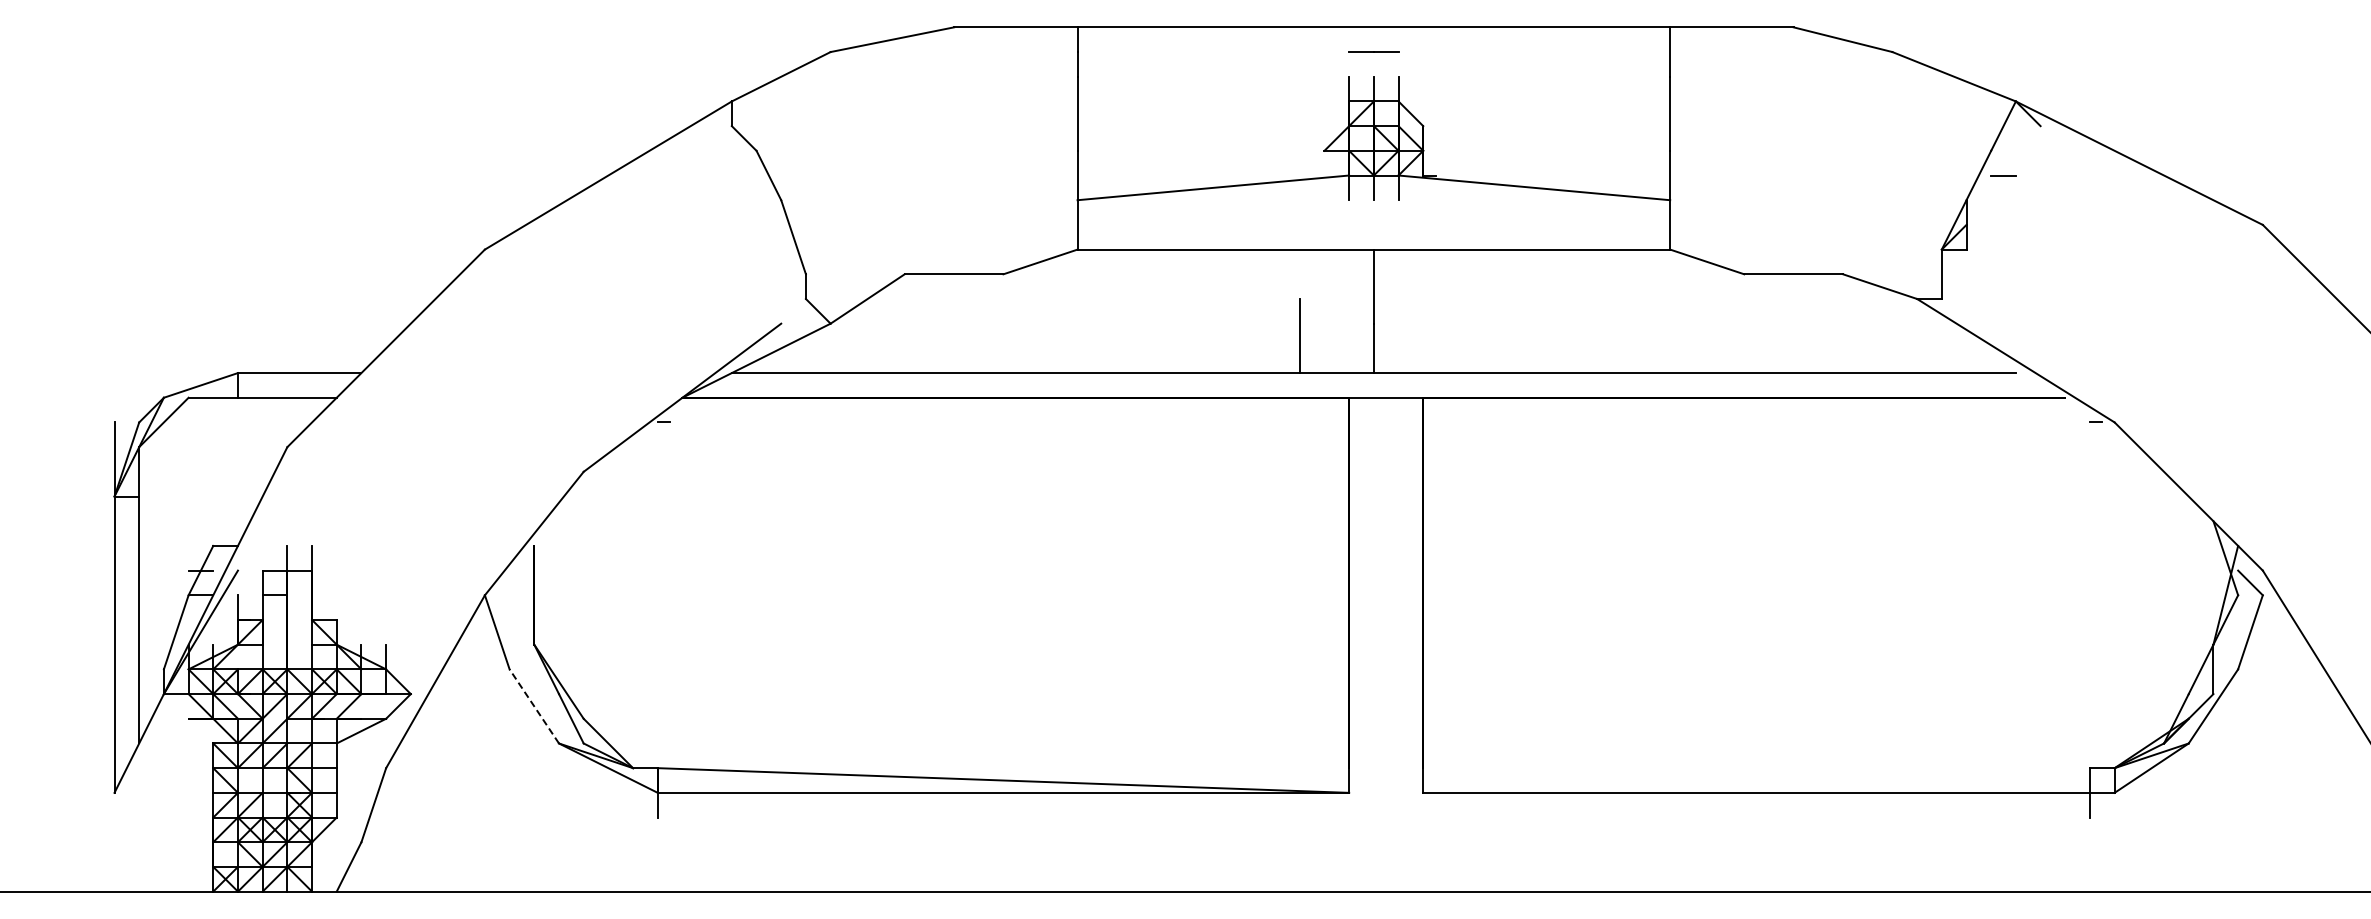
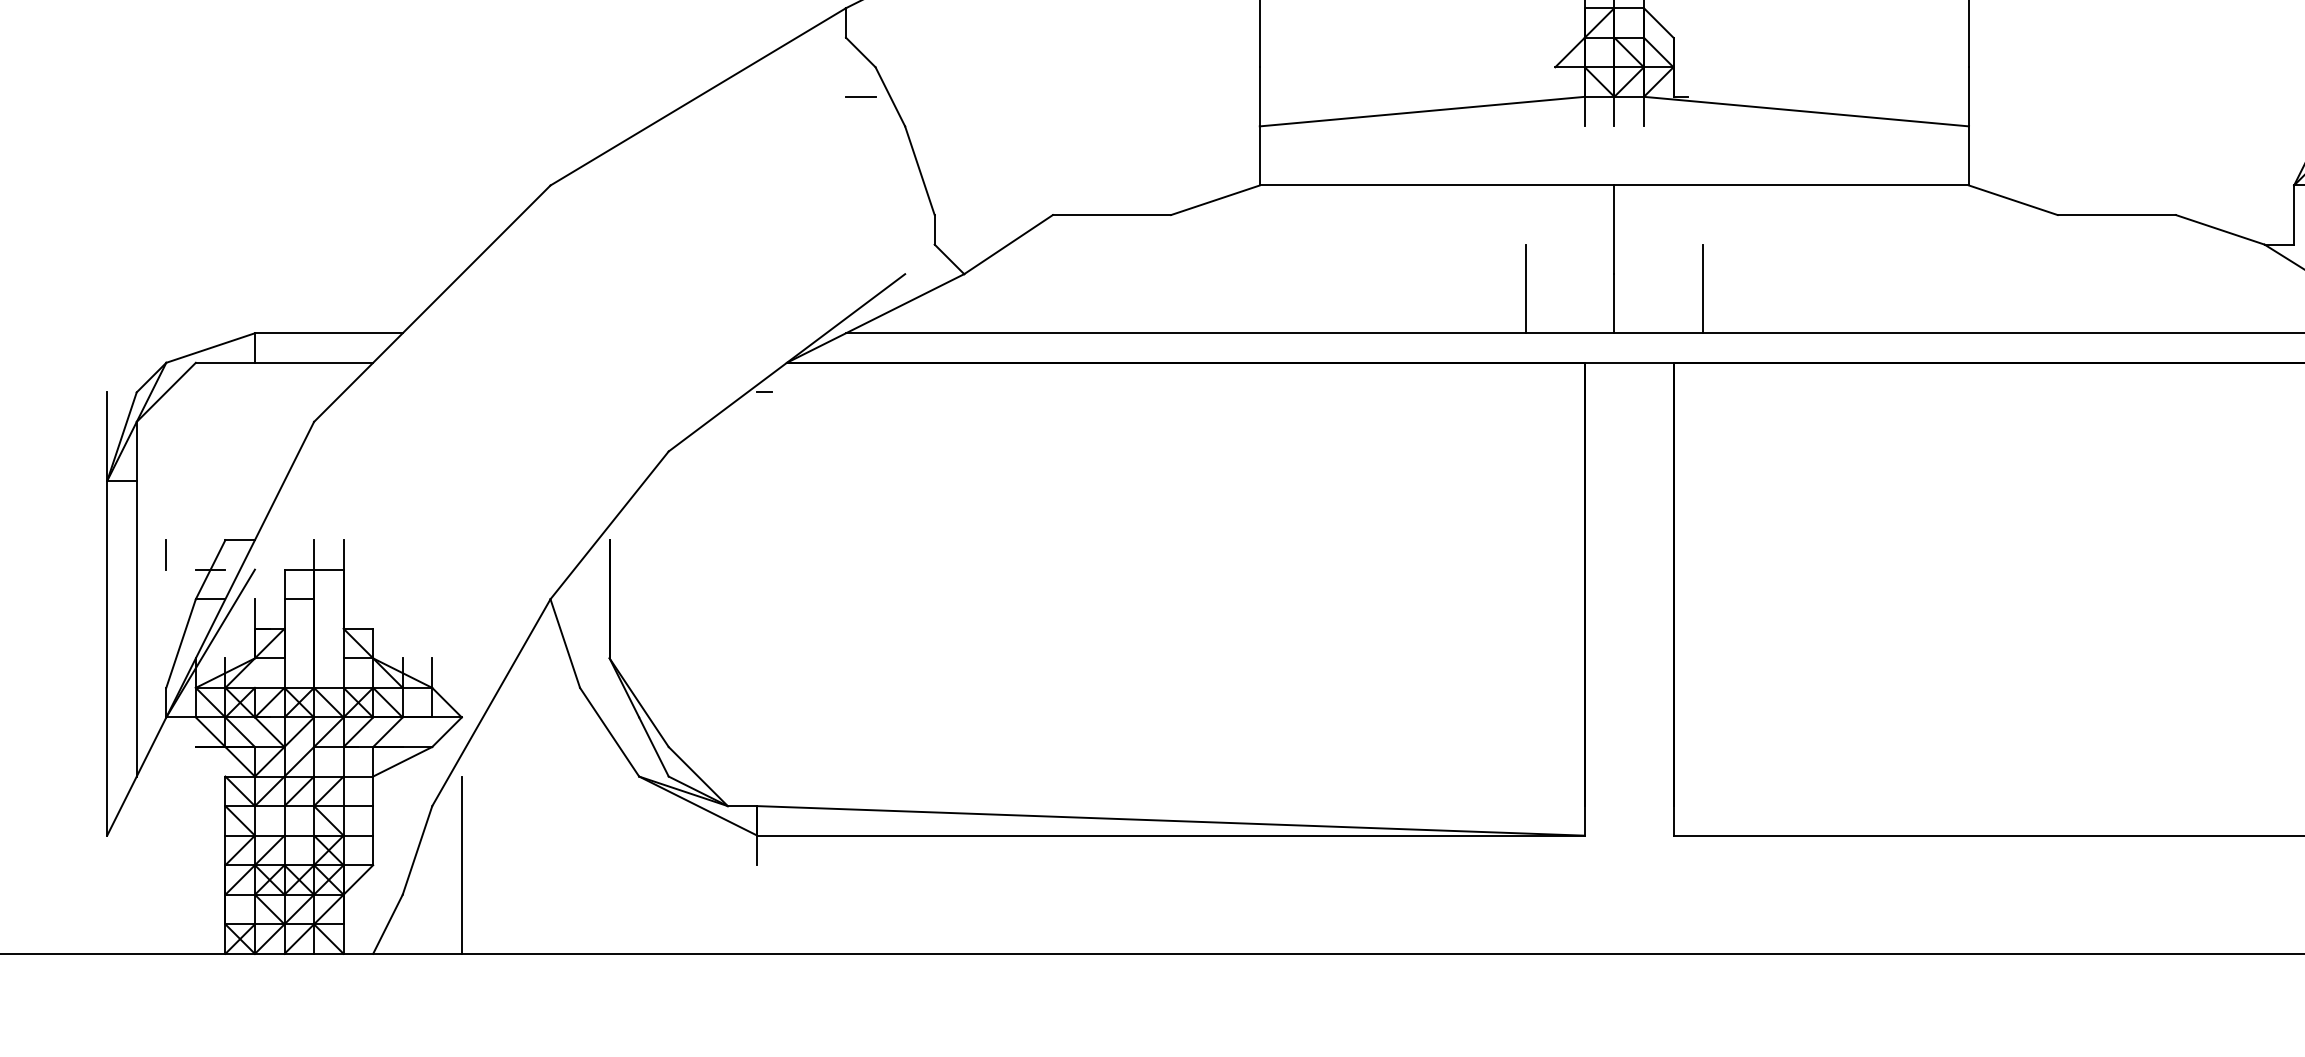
line: (743, 175) -> (859, 96), added
line: (1447, 335) -> (1702, 288), added
line: (163, 557) -> (165, 553), added
line: (534, 706) -> (609, 732), dashed -> solid
line: (410, 817) -> (461, 865), added

